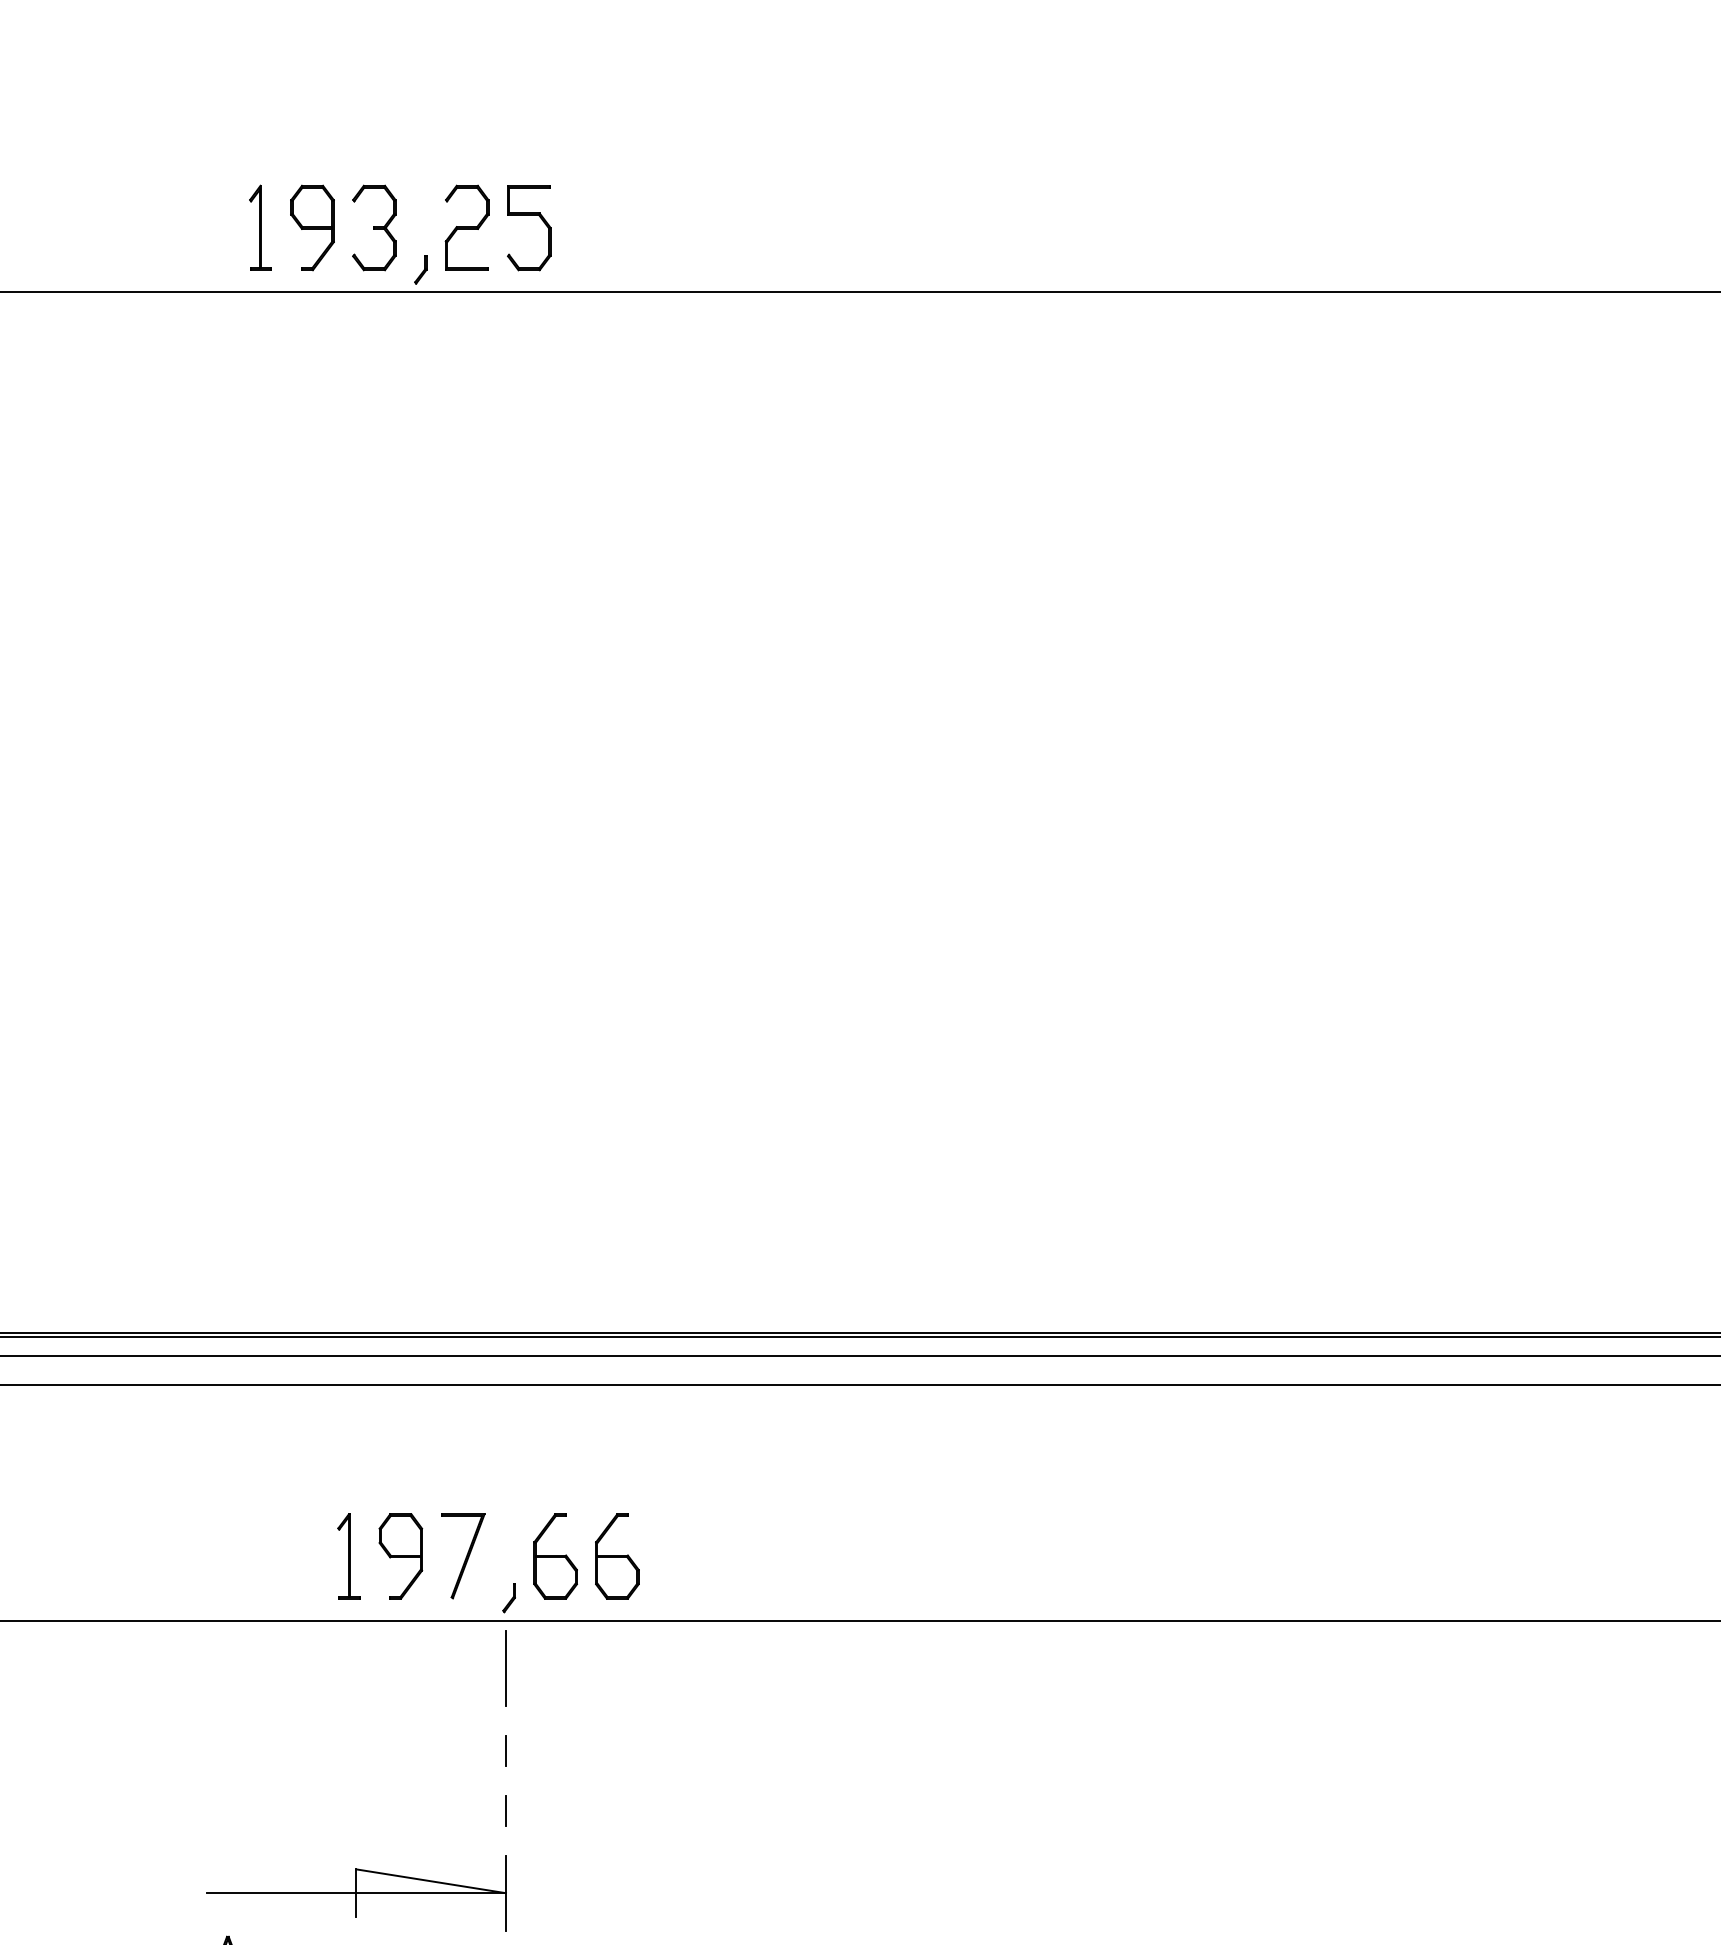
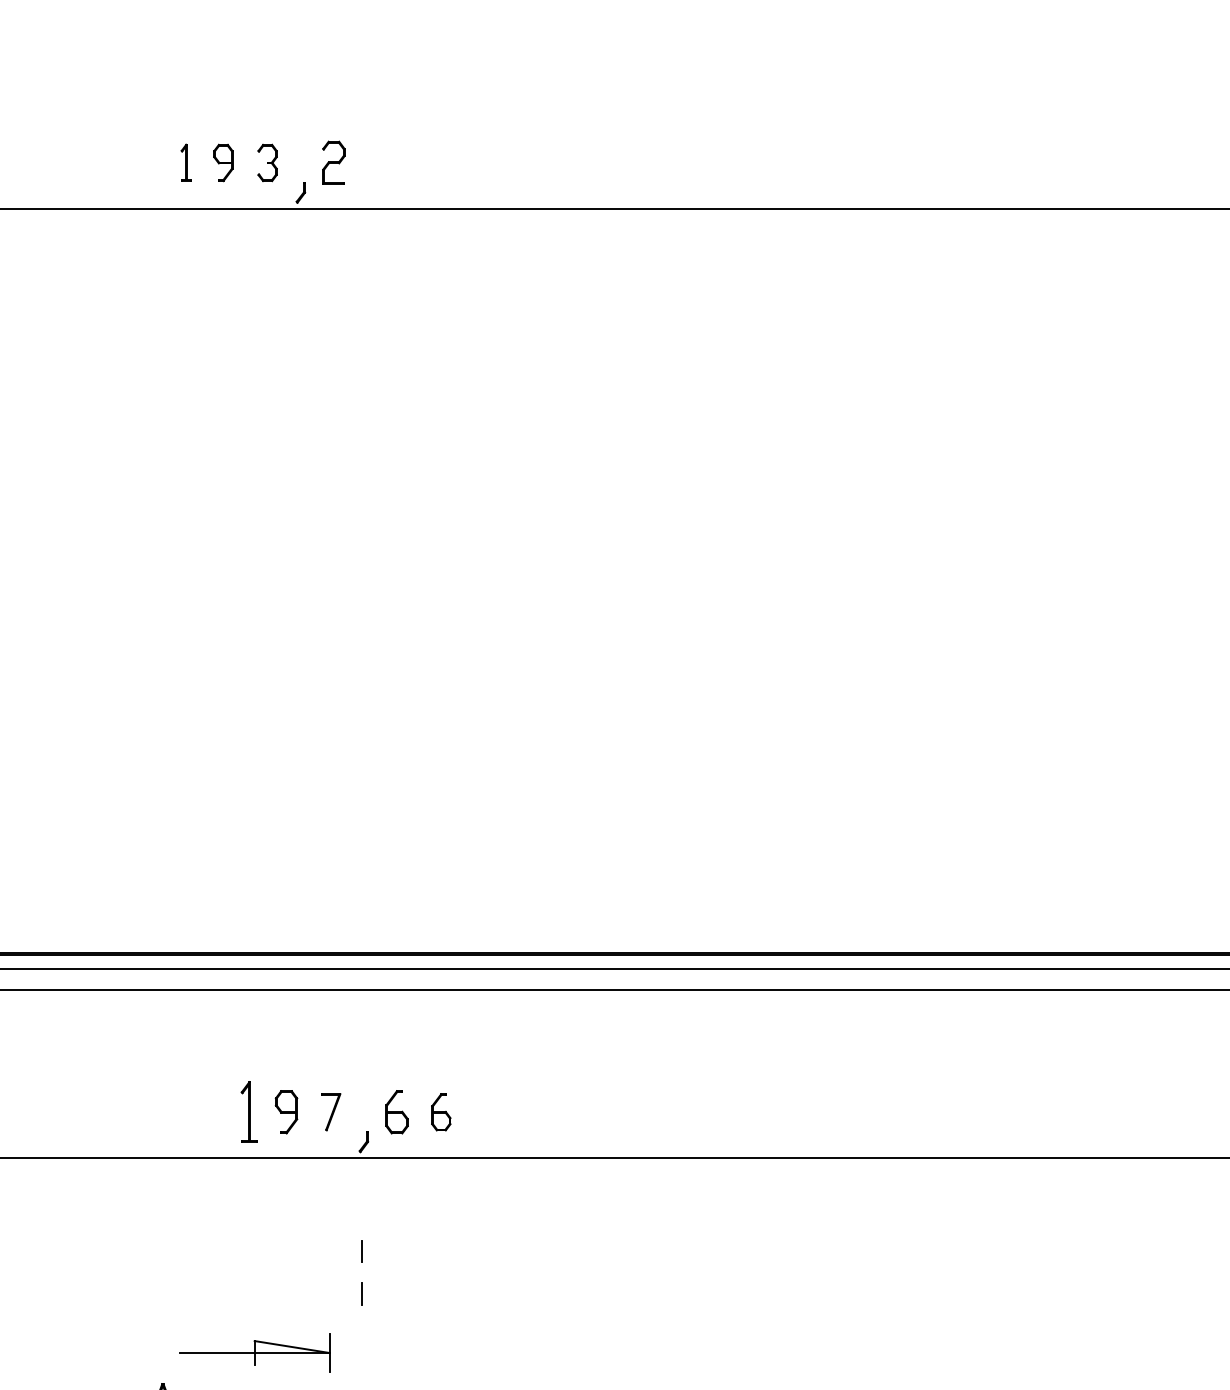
part: (529, 215) -> (378, 154), removed
part: (260, 227) -> (186, 162), size x0.6
part: (312, 227) -> (223, 162), size x0.6
part: (374, 227) -> (267, 162), size x0.6
part: (466, 227) -> (333, 162), size x0.7
part: (400, 1556) -> (286, 1112), size x0.7
part: (463, 1556) -> (331, 1112), size x0.6
part: (555, 1556) -> (397, 1112), size x0.7
part: (617, 1556) -> (441, 1112), size x0.6
line: (506, 1667) -> (362, 1191), removed
part: (356, 1893) -> (254, 1353), size x0.7

